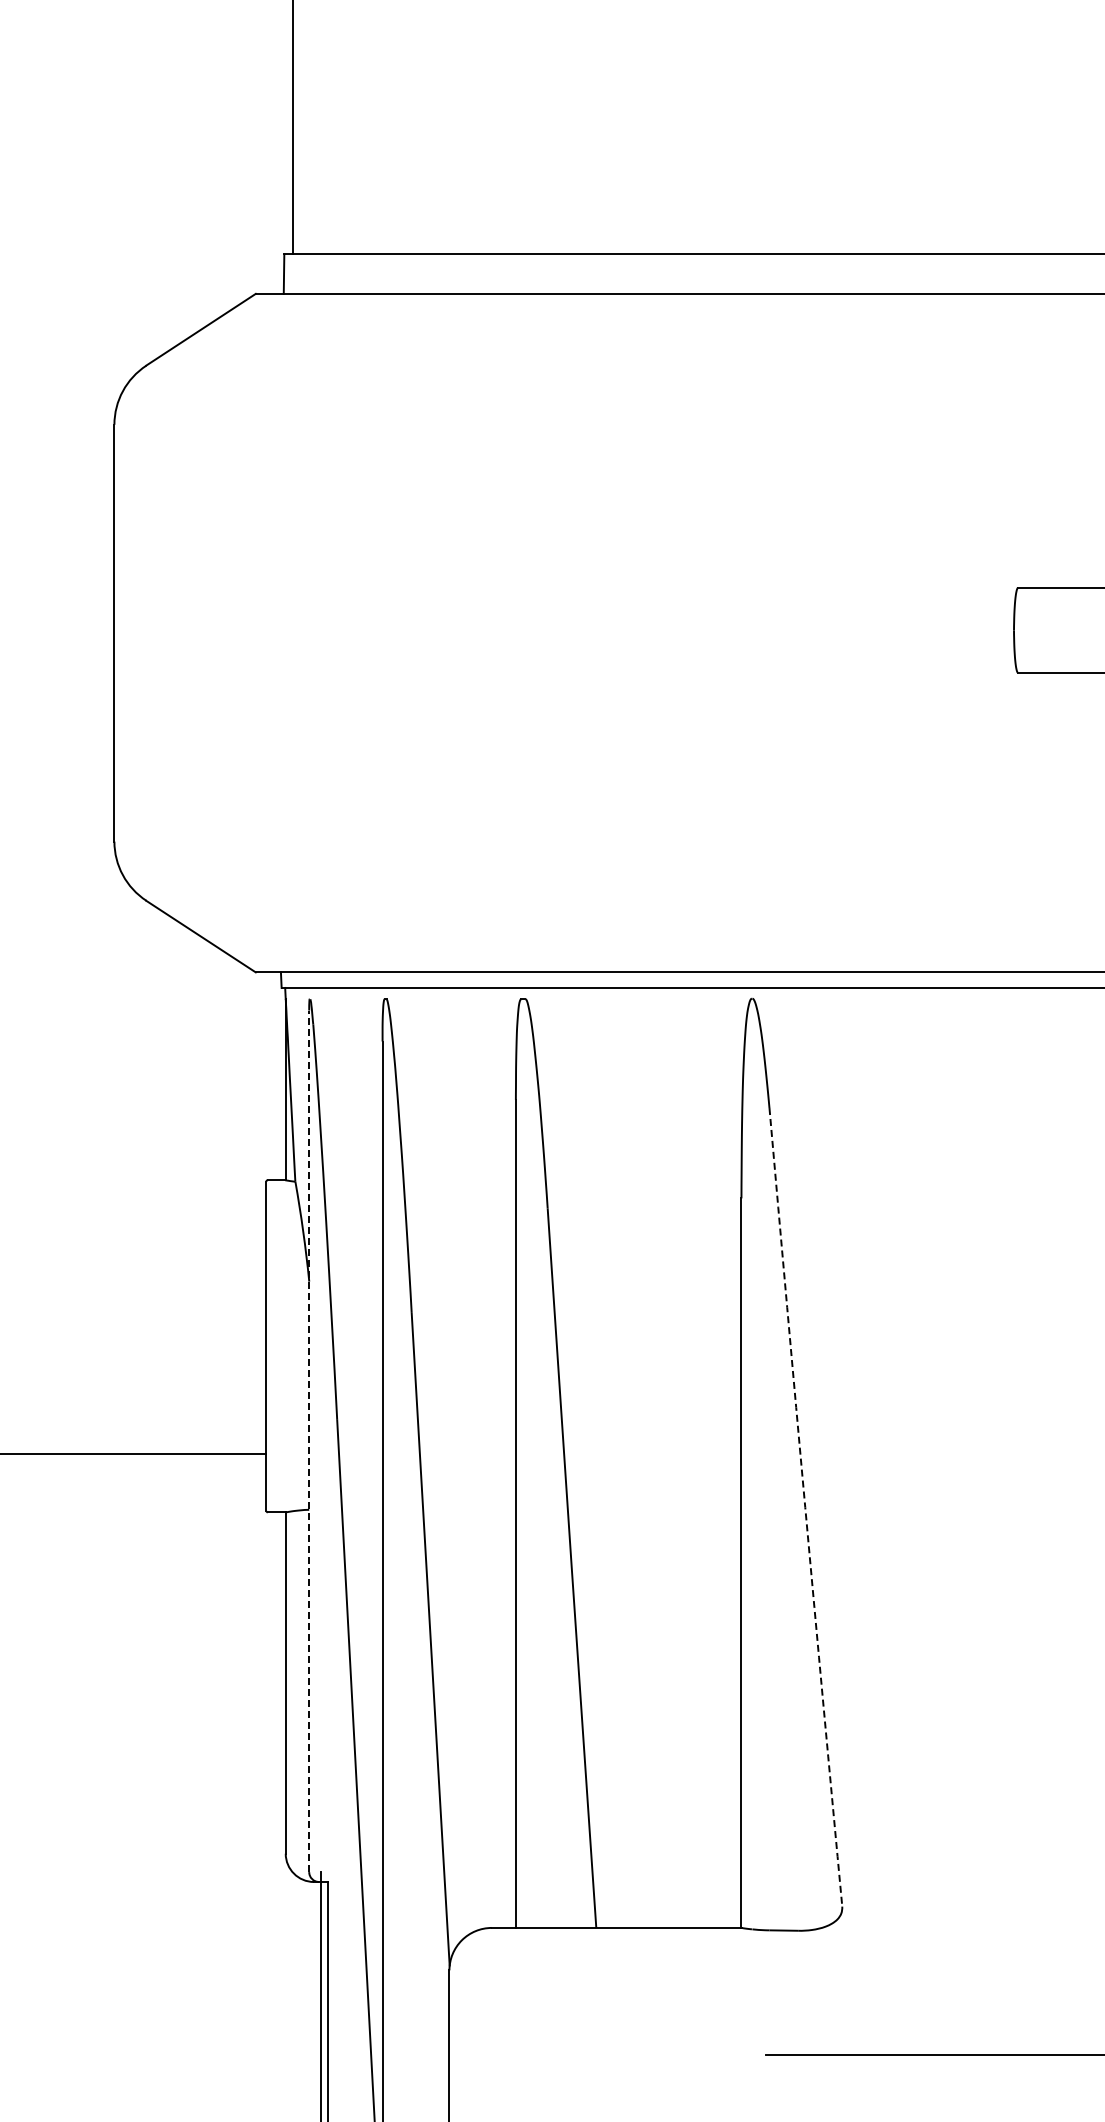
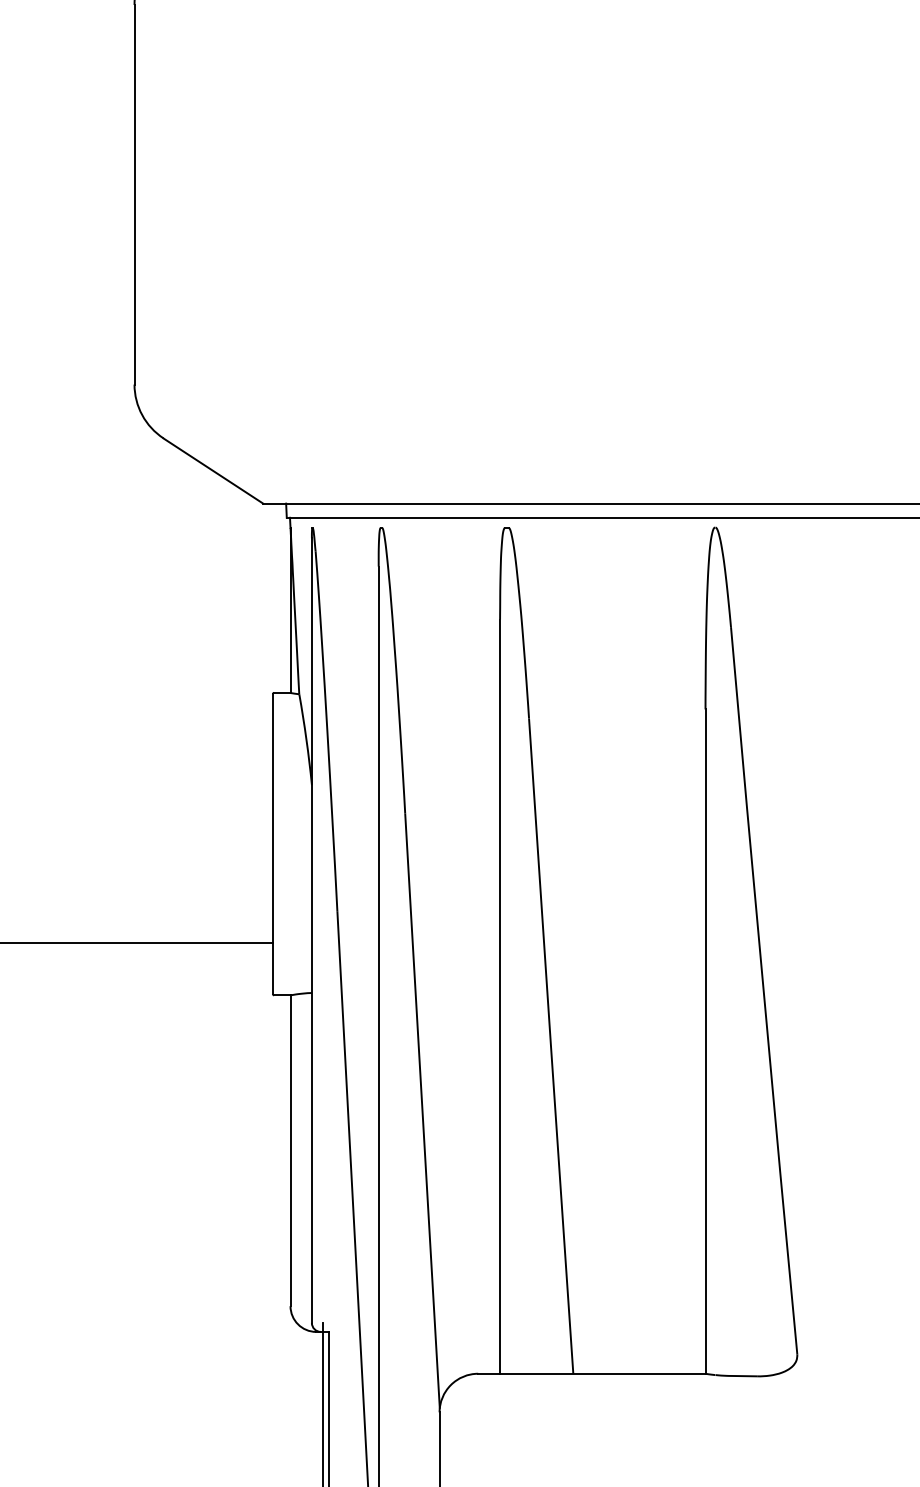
line: (309, 1441) -> (312, 930), dashed -> solid
arc: (805, 1507) -> (763, 990), dashed -> solid

